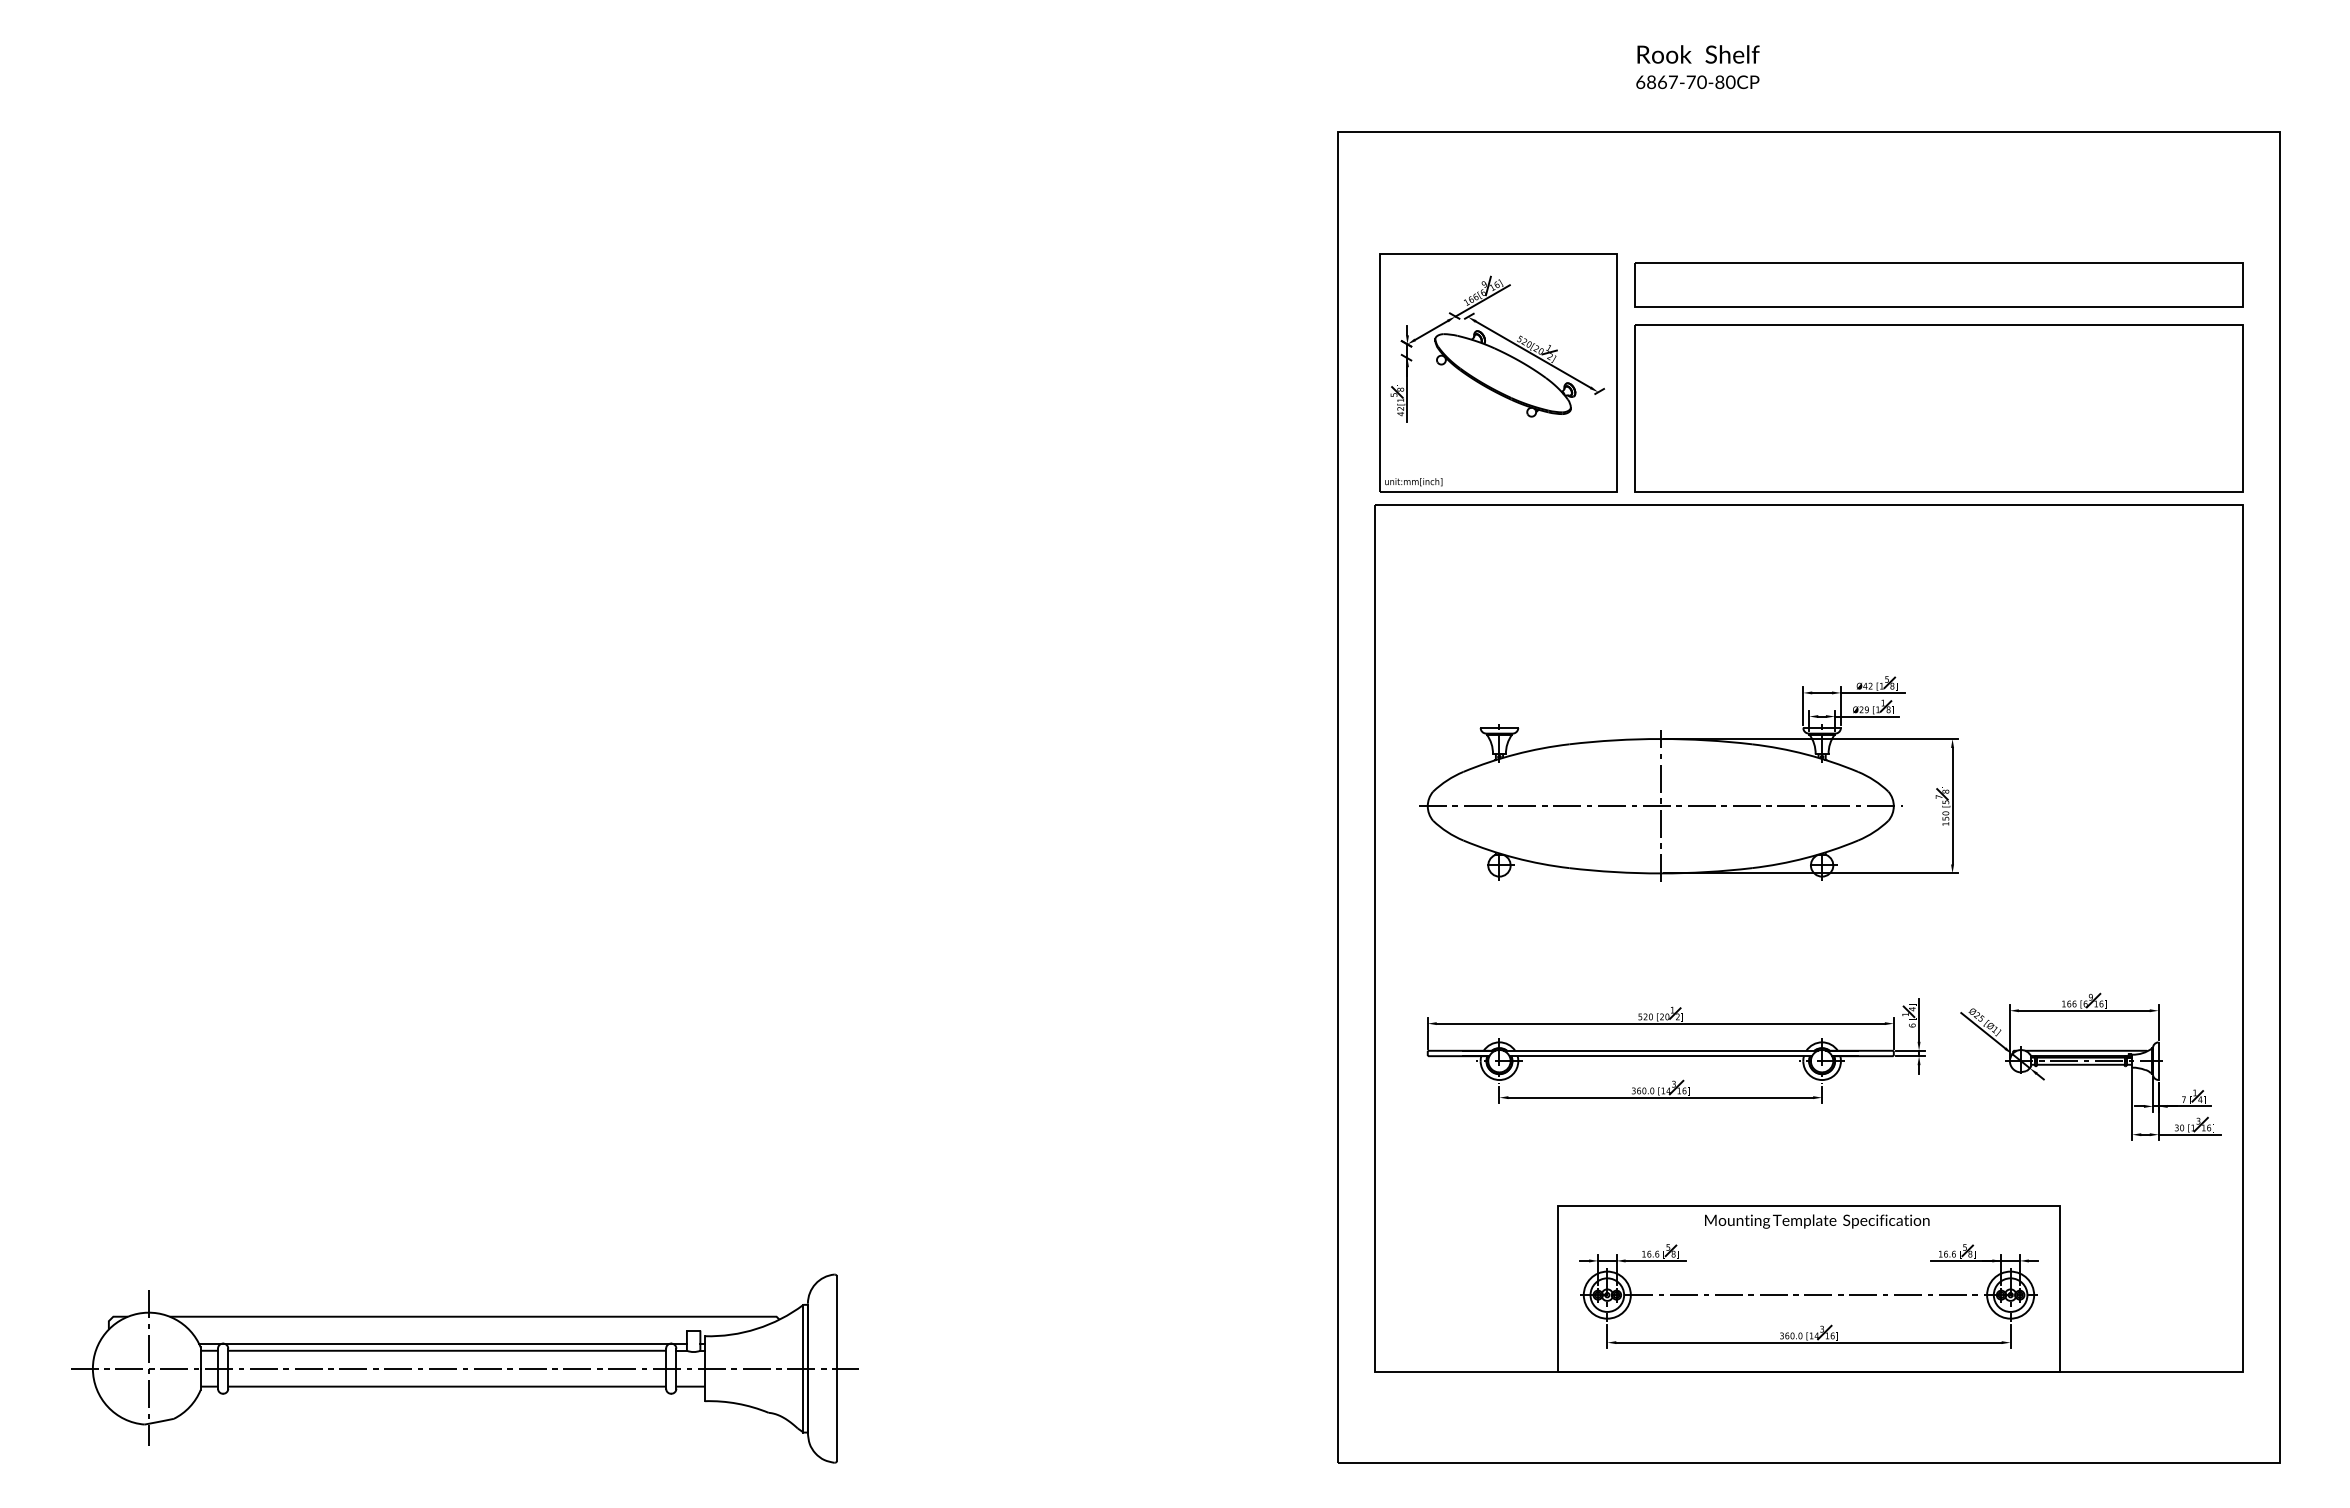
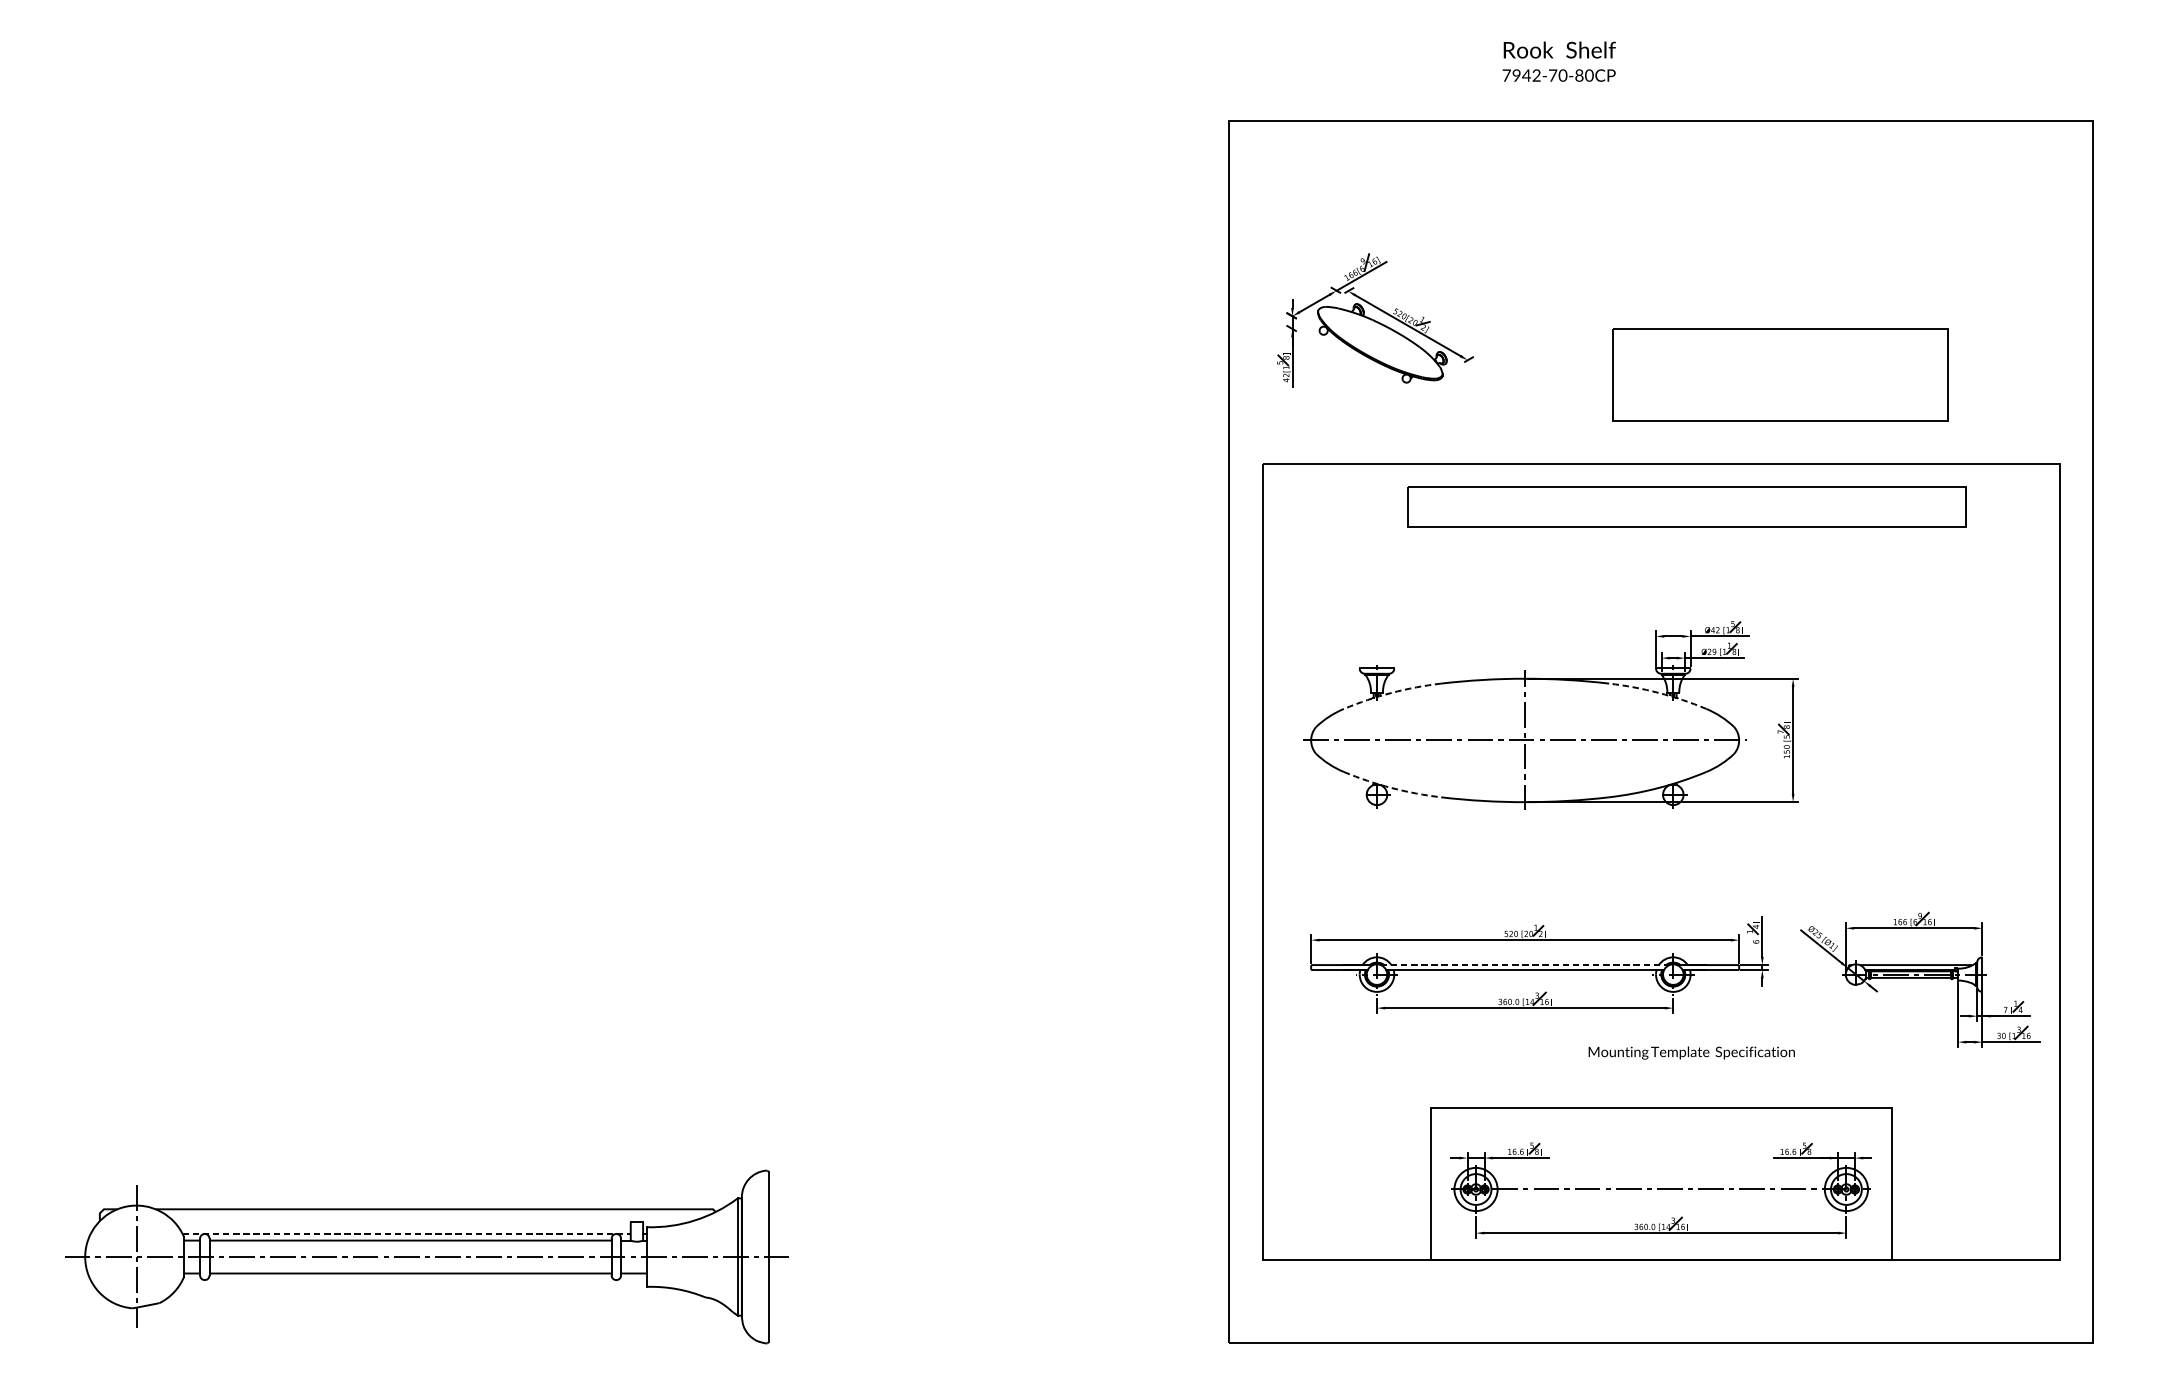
text: (1656, 82) -> (1521, 75), 6867-70-80CP -> 7942-70-80CP
part: (1938, 284) -> (1686, 506), moved
part: (1498, 372) -> (1376, 342), removed
part: (1938, 408) -> (1780, 375), size x0.6
arc: (1515, 754) -> (1391, 692), solid -> dashed
arc: (1806, 754) -> (1658, 692), solid -> dashed
arc: (1515, 858) -> (1391, 788), solid -> dashed
line: (1661, 1050) -> (1525, 964), solid -> dashed
text: (1817, 1221) -> (1692, 1052), moved
line: (442, 1343) -> (406, 1233), solid -> dashed

